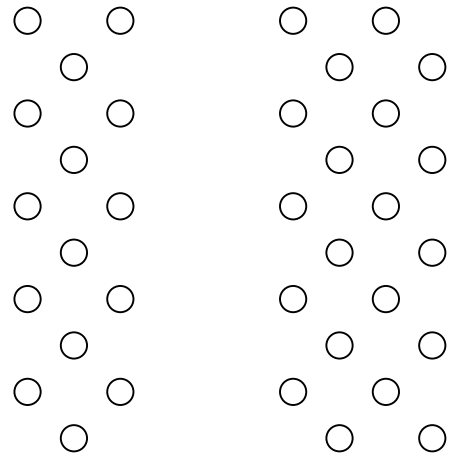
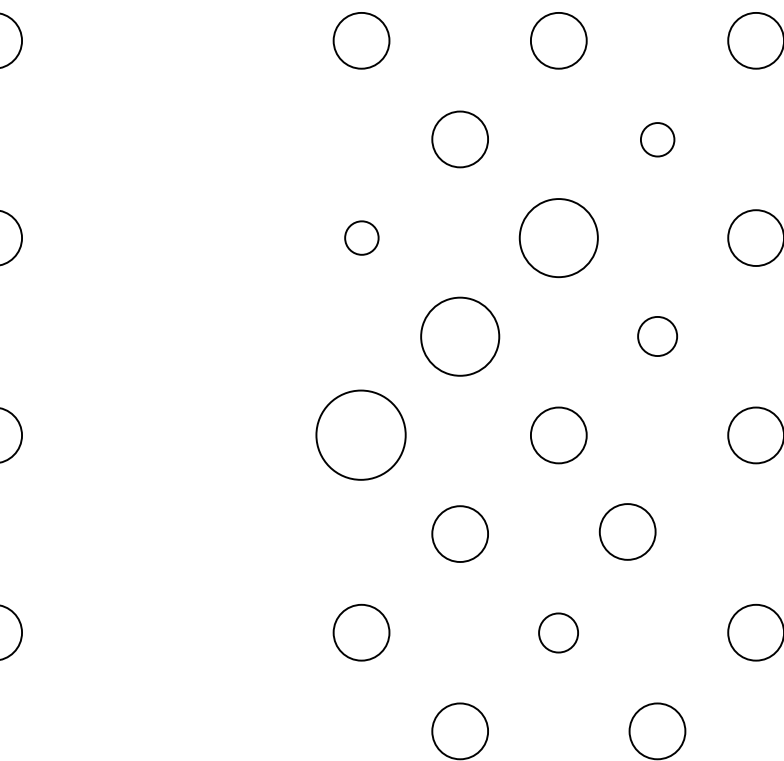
circle: (432, 67) -> (657, 140), size x0.6
circle: (293, 113) -> (362, 238), size x0.6
circle: (385, 113) -> (558, 238), size x1.4
circle: (339, 159) -> (460, 335), size x1.4
circle: (432, 159) -> (657, 335), size x0.7
circle: (293, 206) -> (362, 435), size x1.6
circle: (432, 252) -> (628, 531), moved
circle: (385, 299) -> (558, 633), size x0.7

